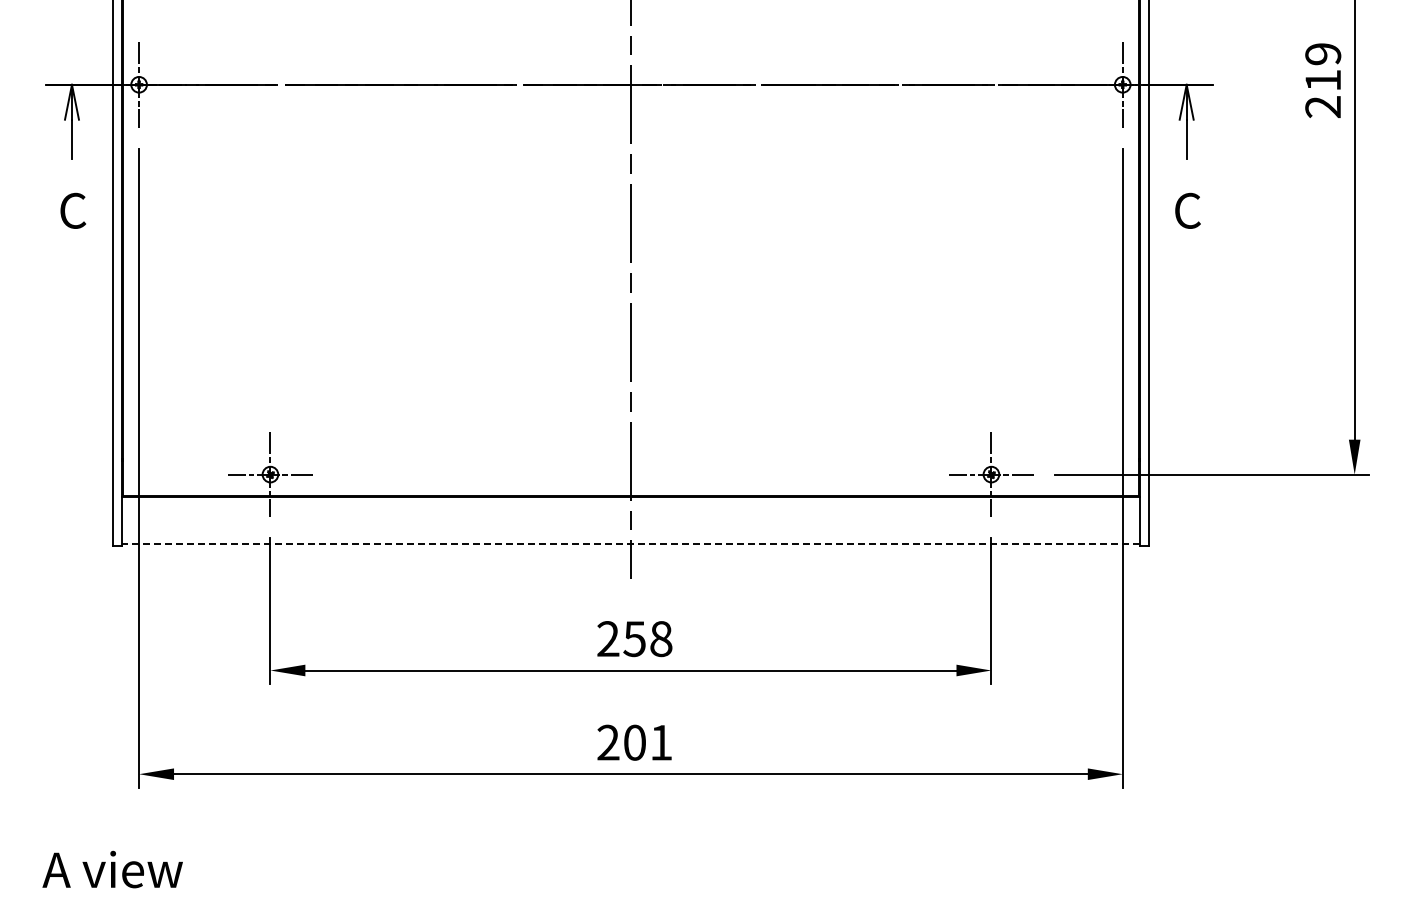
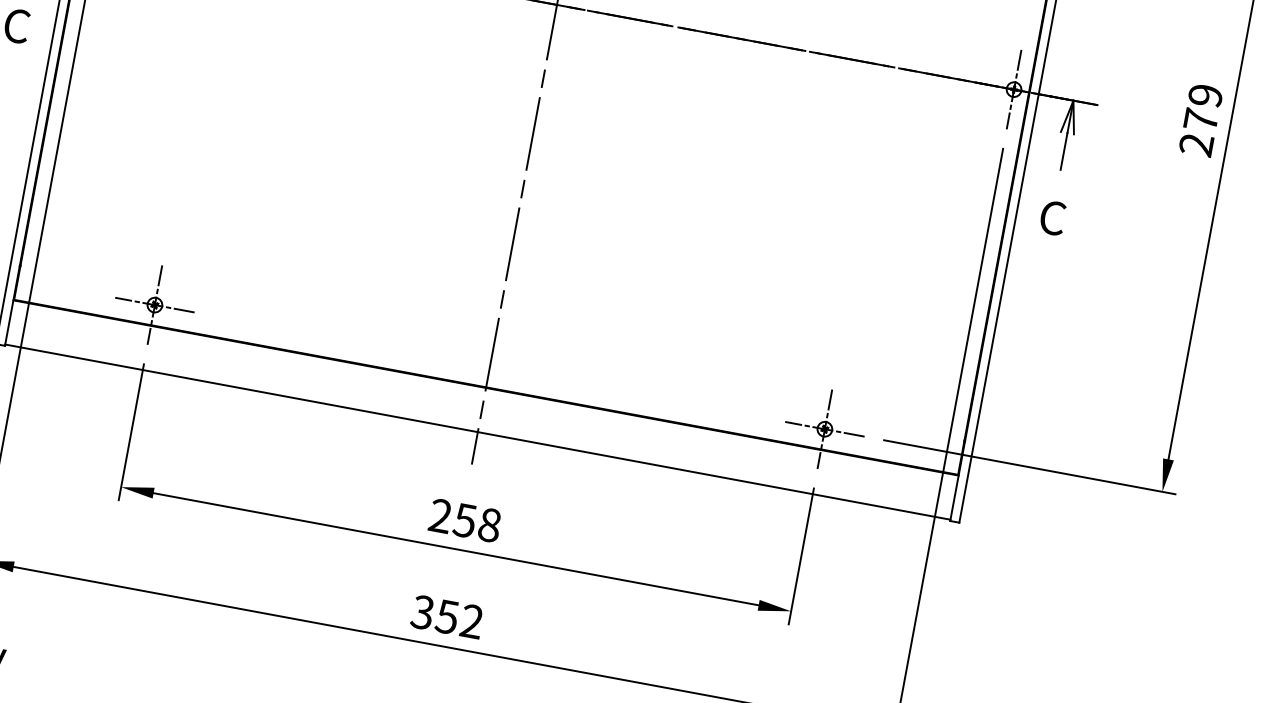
text: (1322, 80) -> (1200, 120), 219 -> 279
line: (630, 544) -> (477, 432), dashed -> solid
text: (634, 742) -> (447, 616), 201 -> 352

